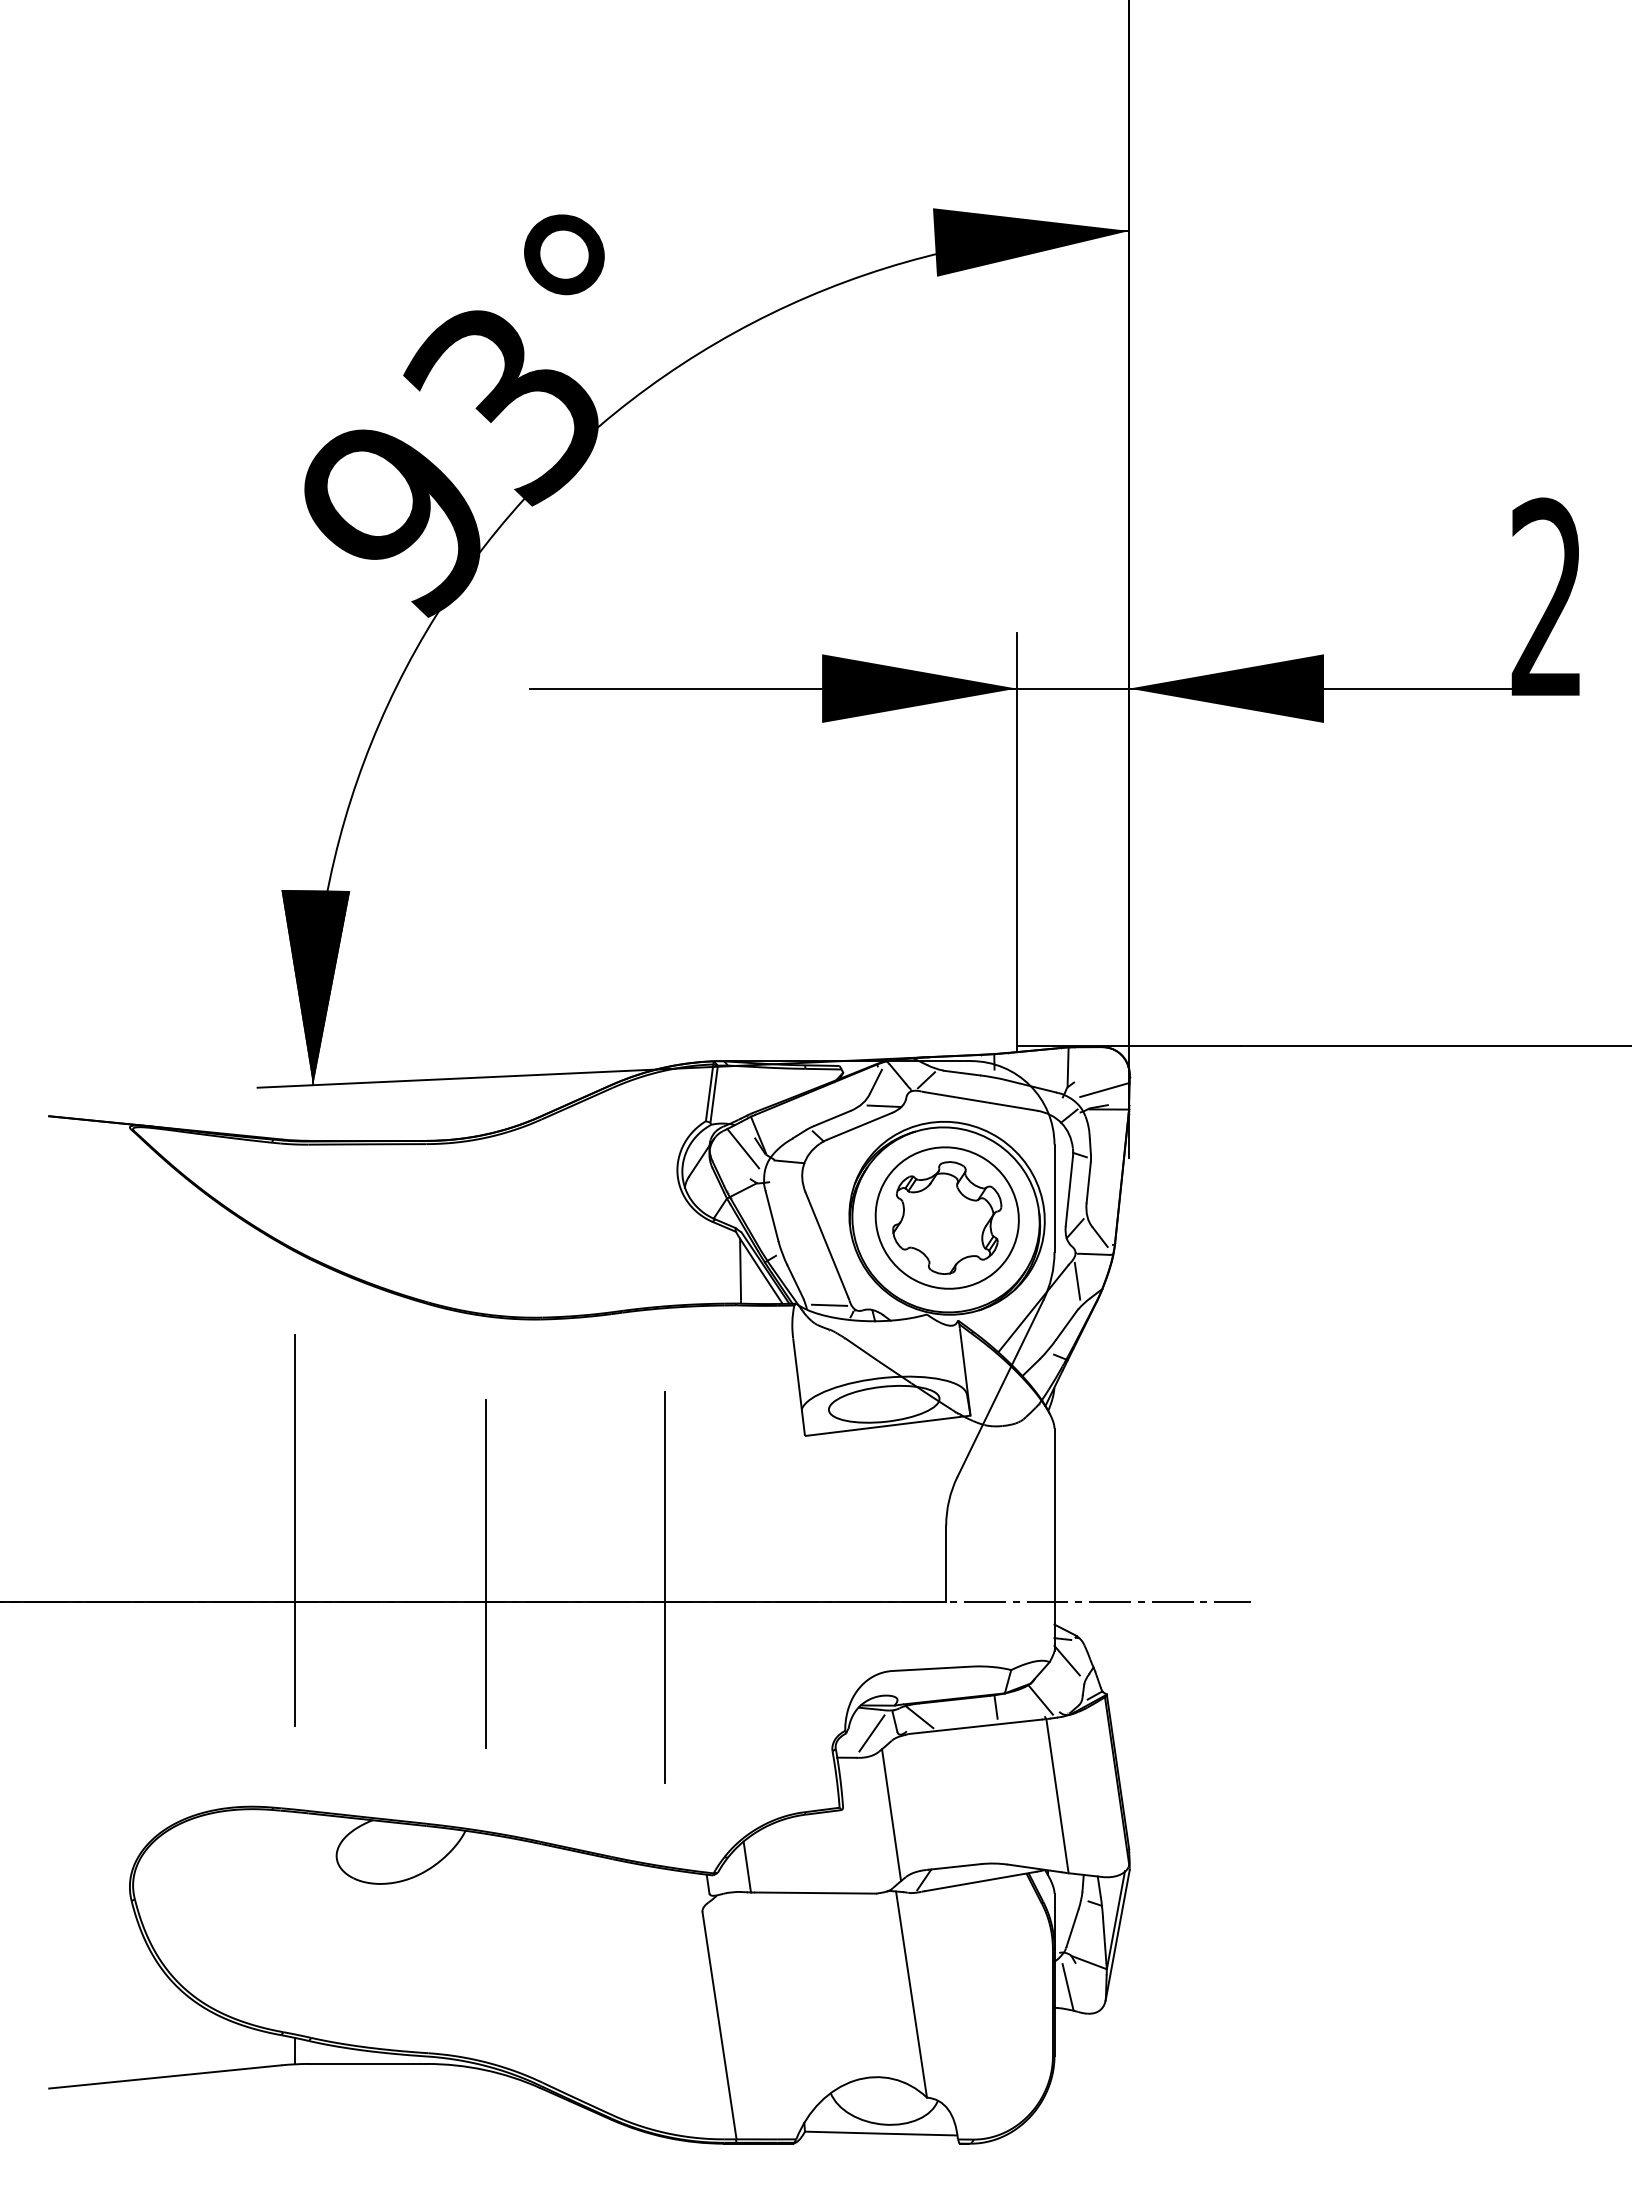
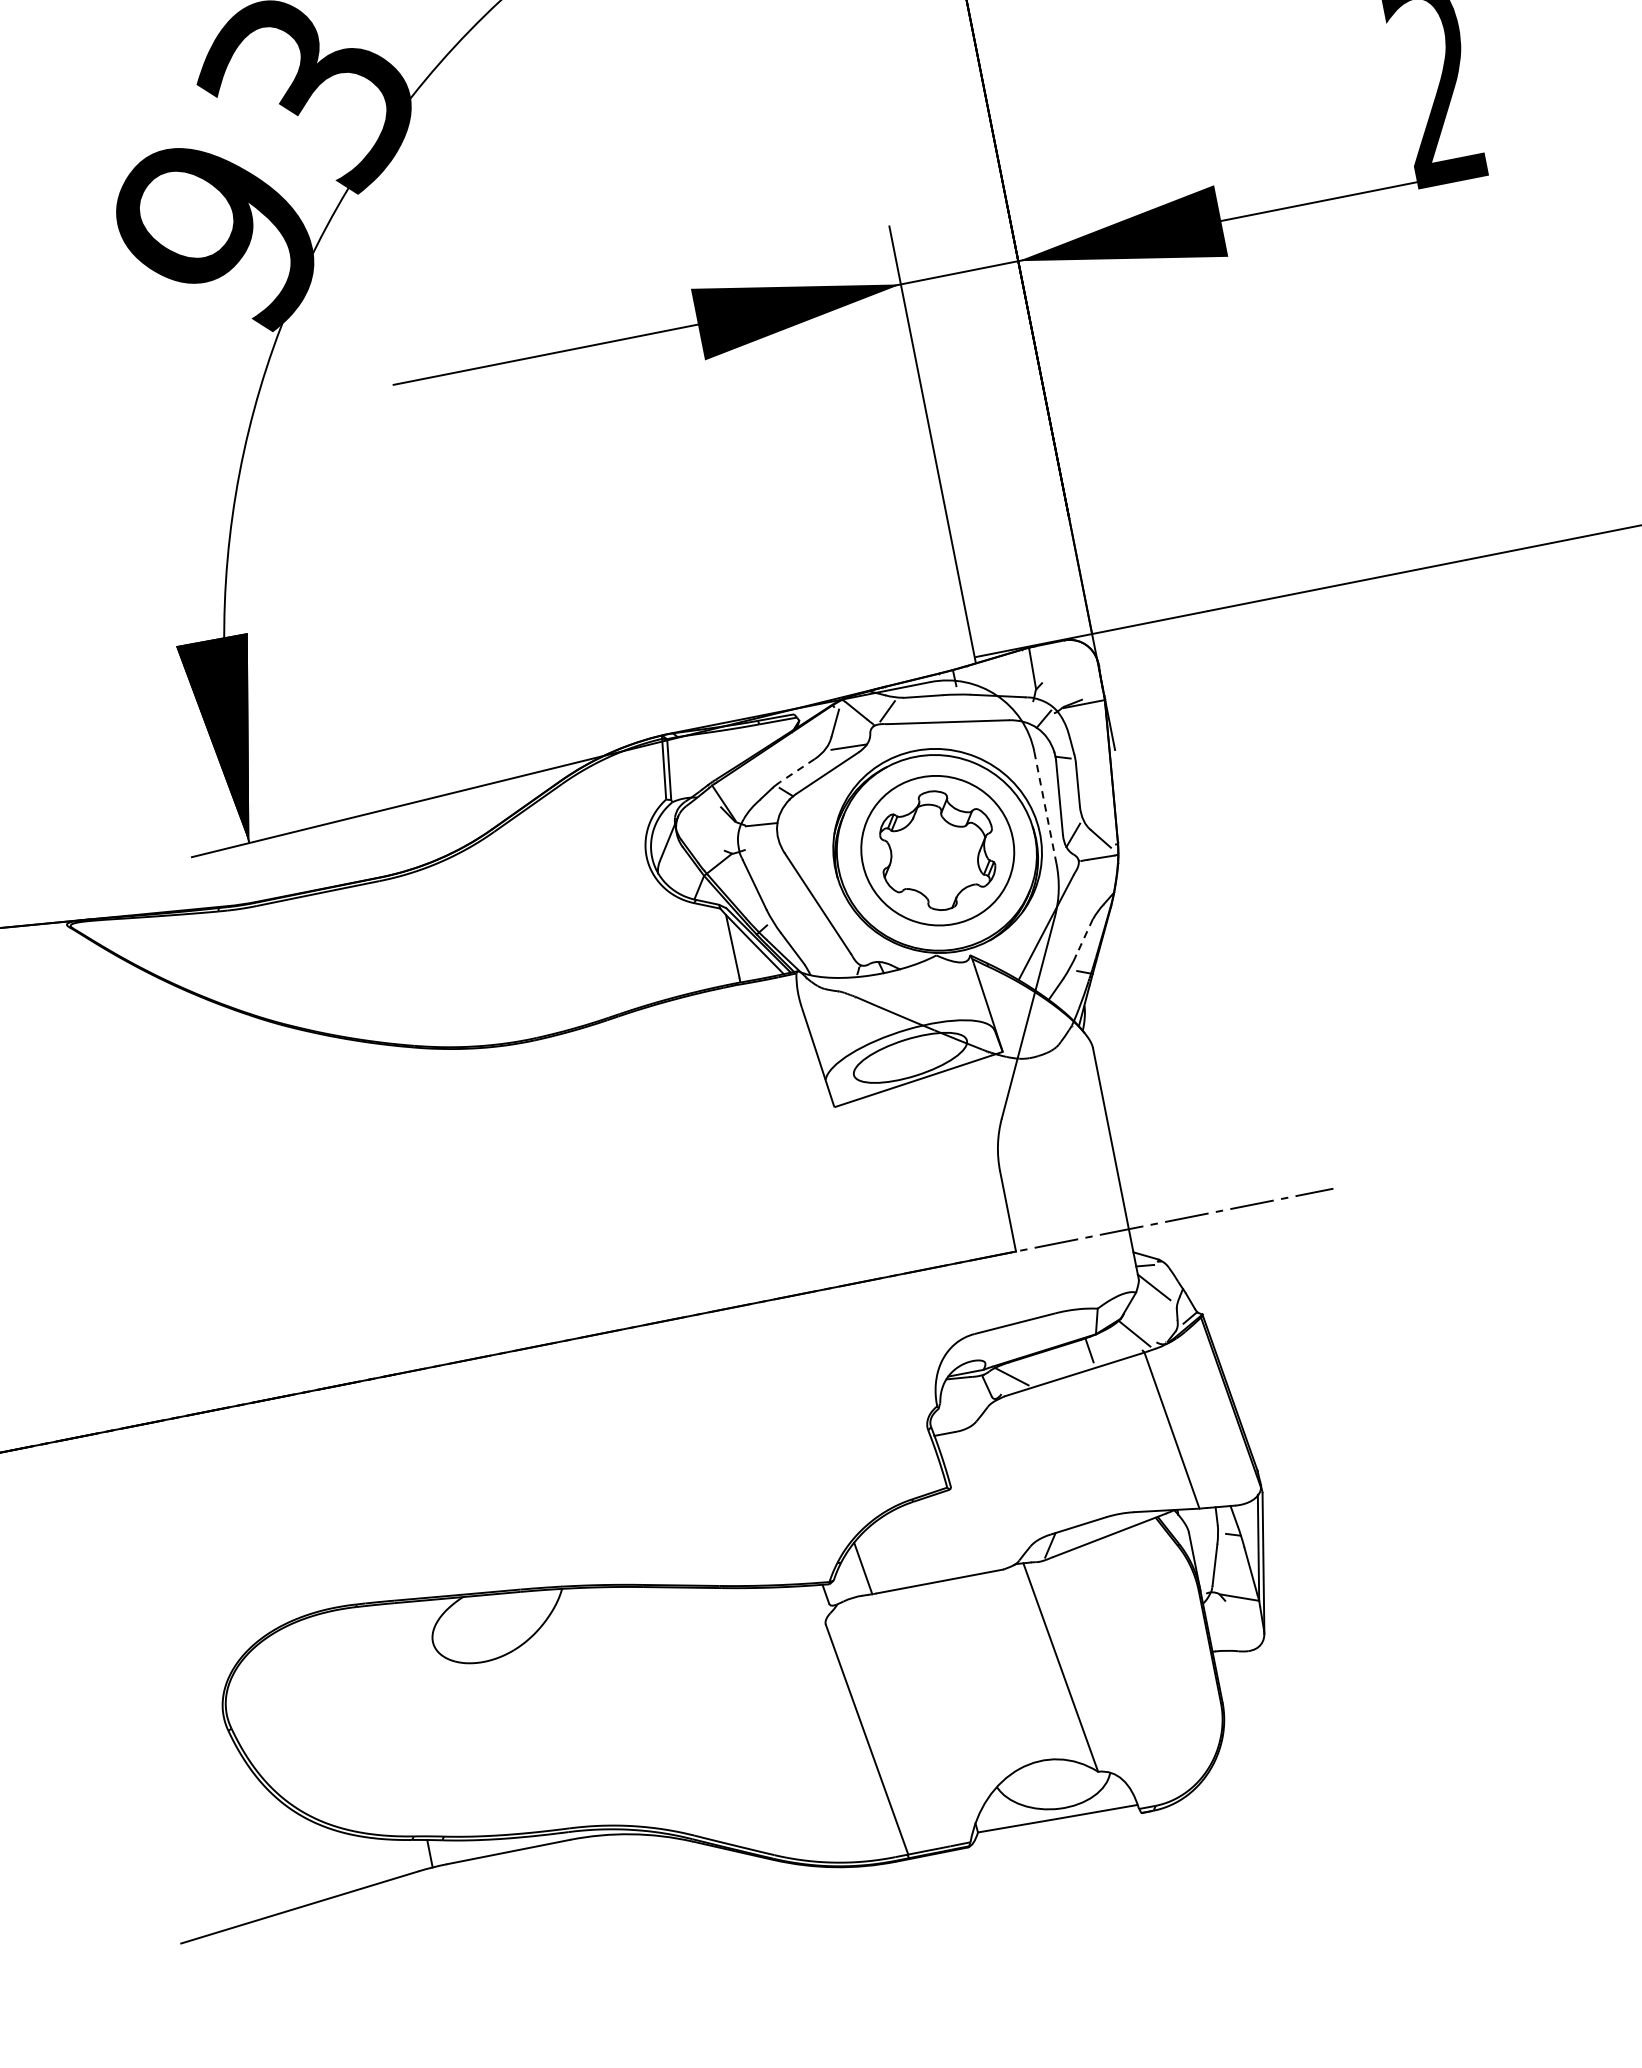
line: (1104, 1089) -> (1075, 684), removed
line: (831, 1118) -> (796, 770), solid -> dashed
line: (743, 1148) -> (710, 820), removed
line: (1054, 1198) -> (1045, 808), solid -> dashed
line: (1077, 1280) -> (1086, 888), removed
line: (829, 1304) -> (832, 965), removed
line: (1066, 1324) -> (1084, 937), solid -> dashed
line: (295, 1530) -> (322, 1310), removed
line: (486, 1573) -> (530, 1316), removed
line: (665, 1587) -> (720, 1293), removed
line: (871, 1733) -> (965, 1403), removed
line: (891, 1815) -> (1002, 1485), removed
line: (1067, 1987) -> (1221, 1627), removed

